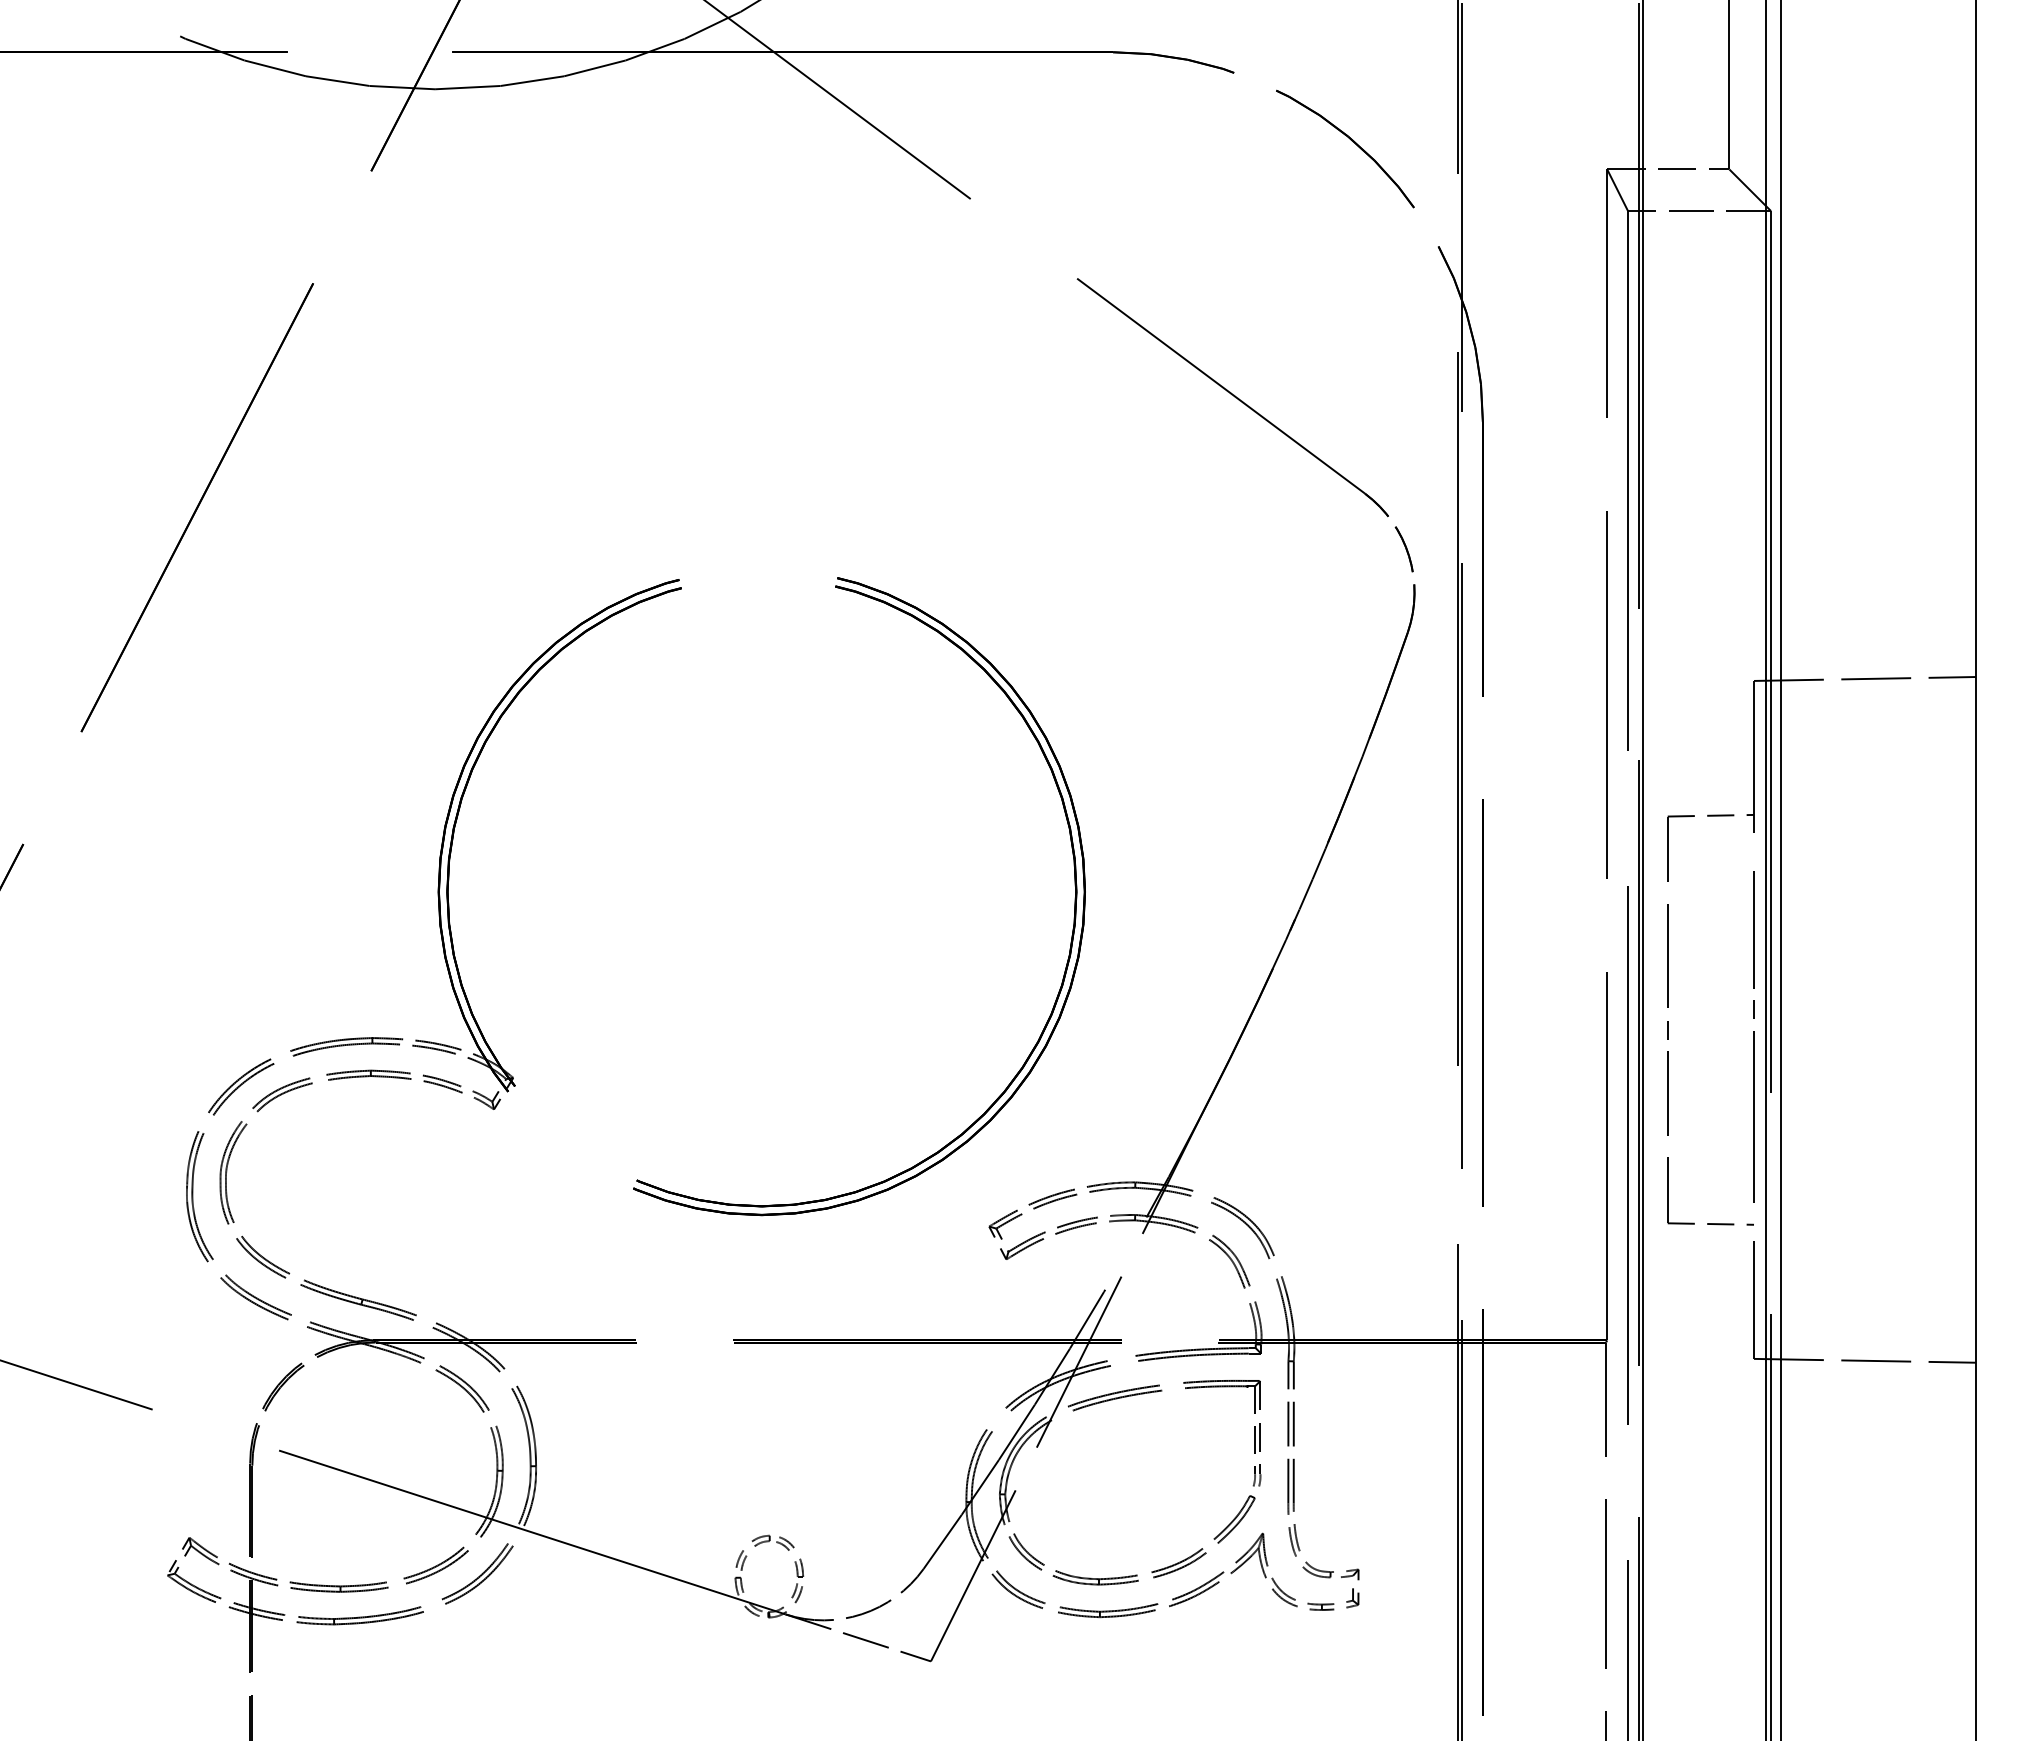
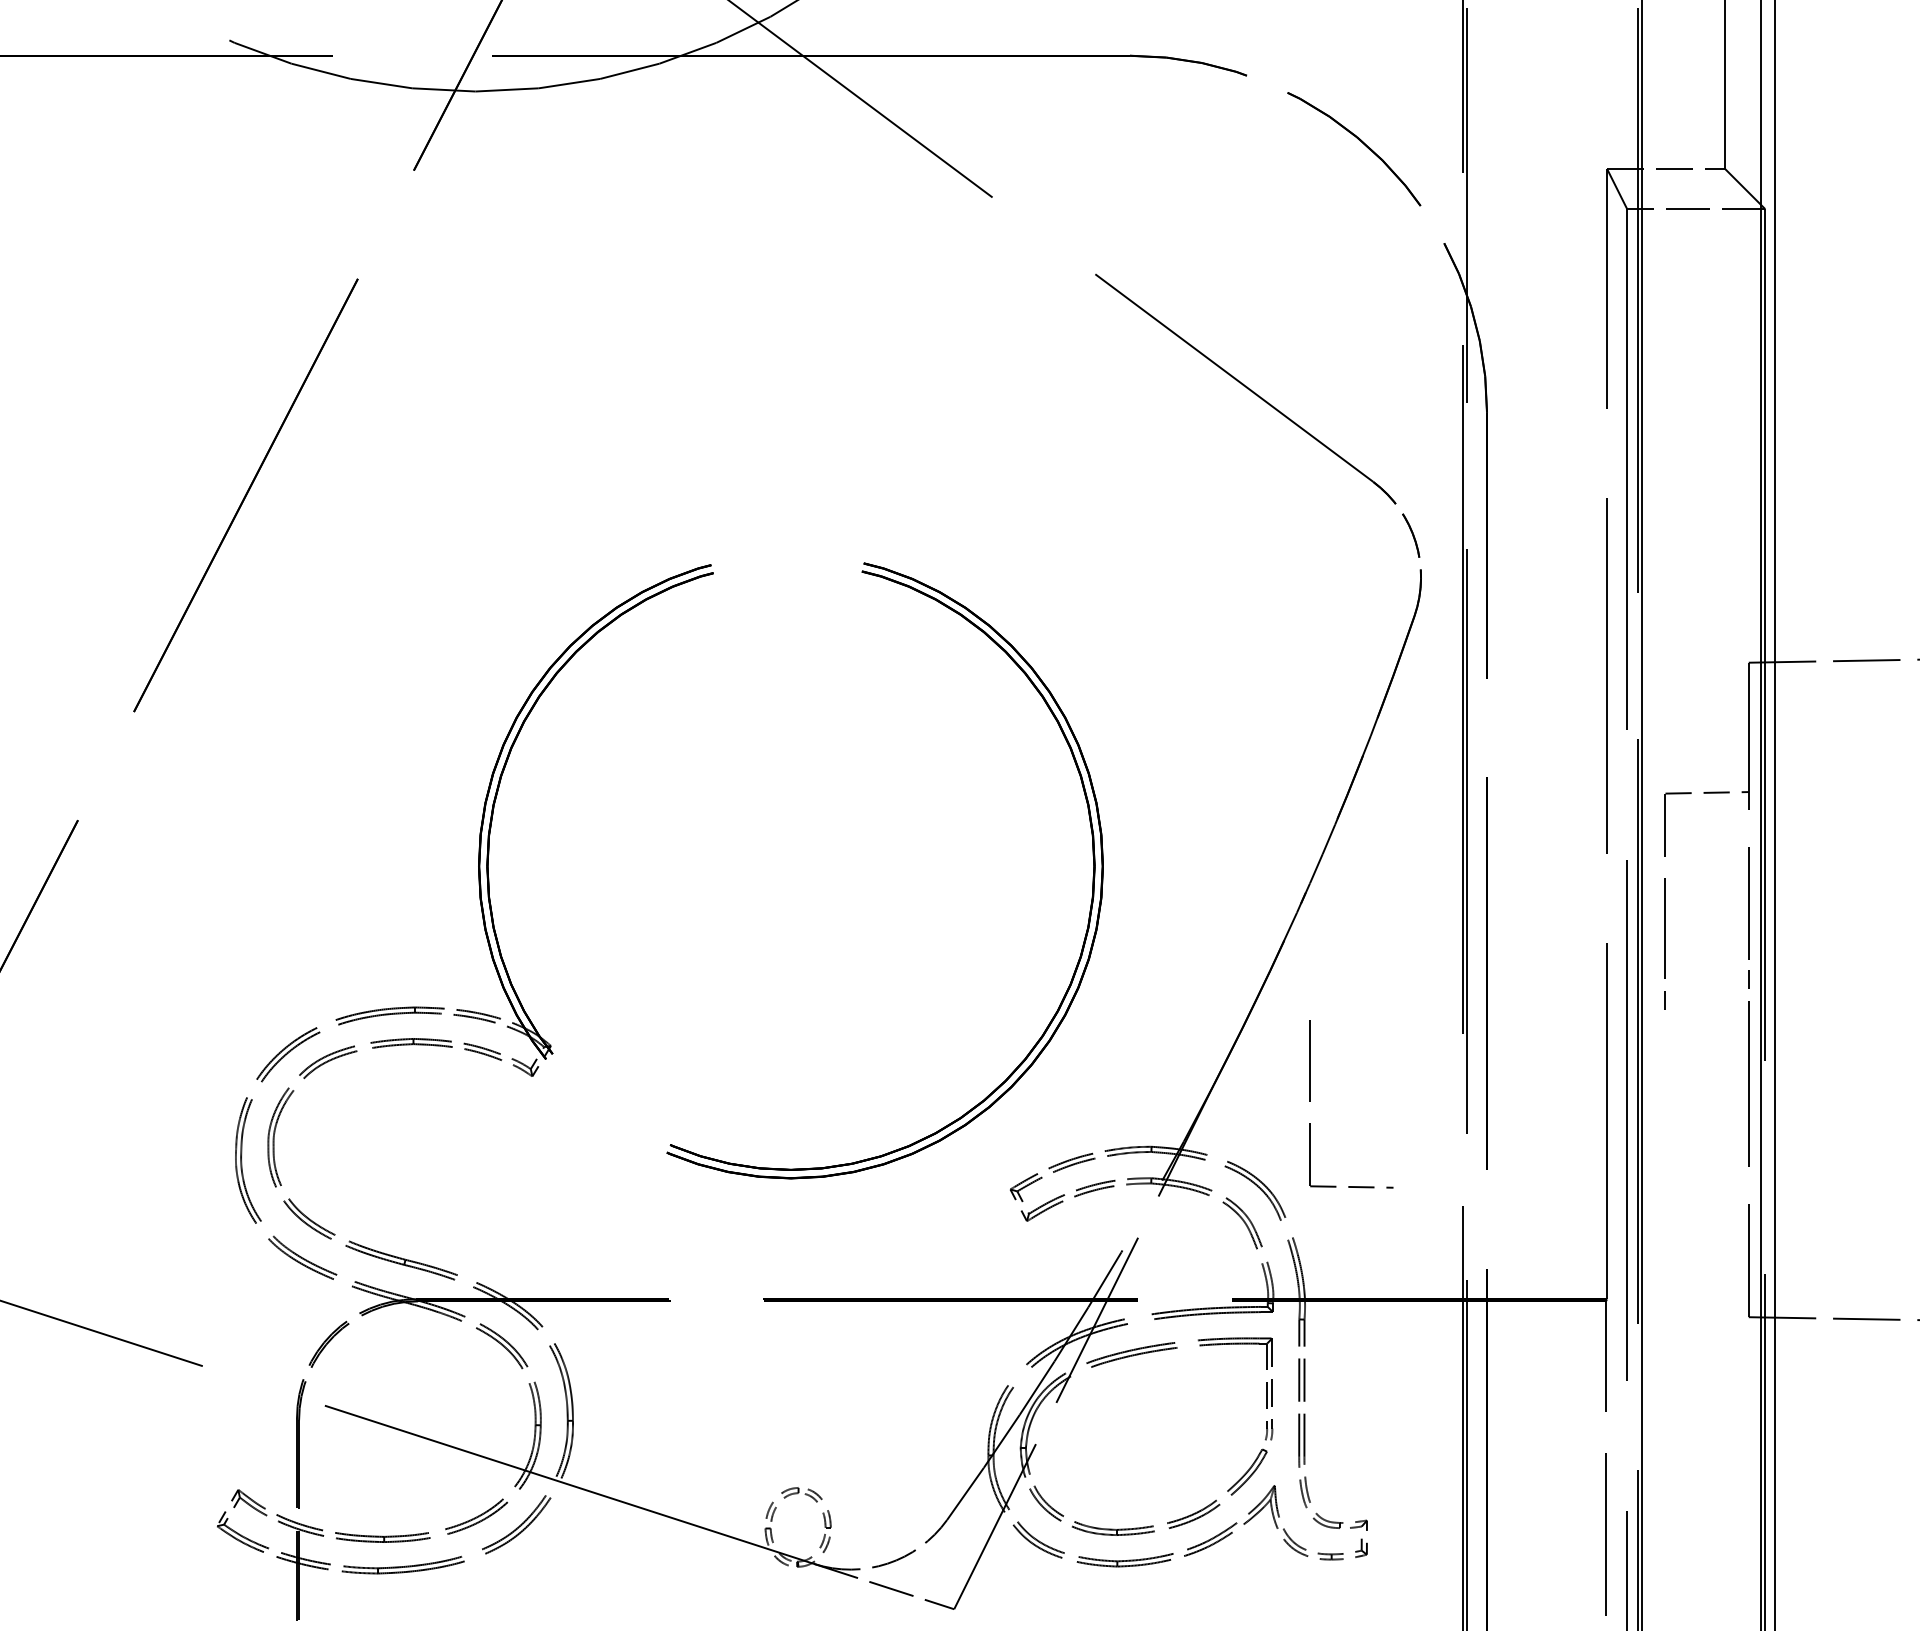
part: (1668, 1135) -> (1310, 1101), moved

